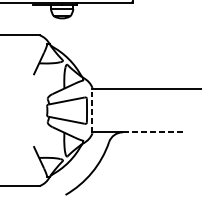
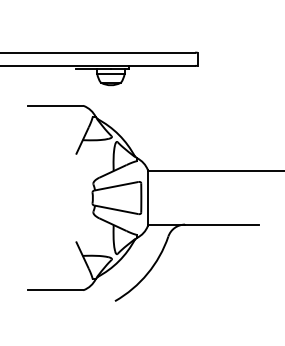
line: (92, 111) -> (147, 198), dashed -> solid
line: (152, 132) -> (221, 224), dashed -> solid

